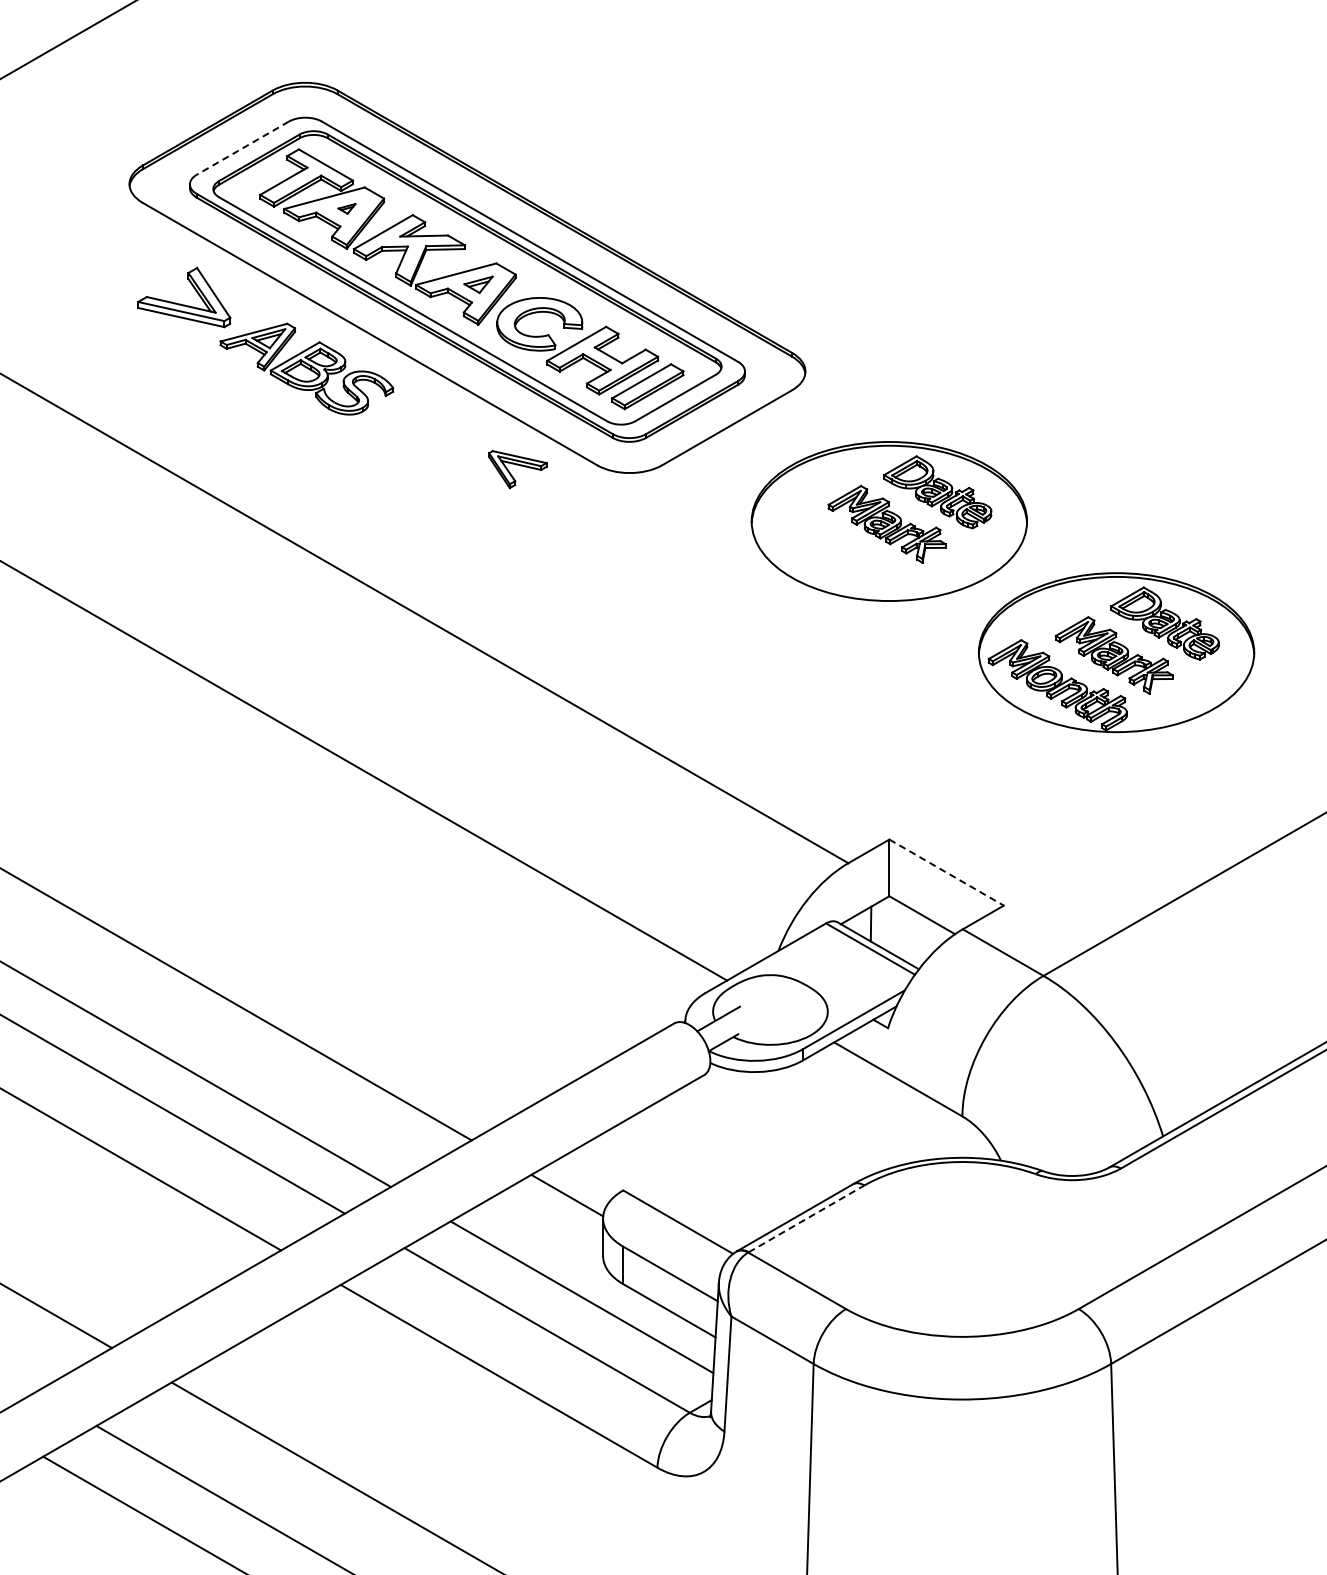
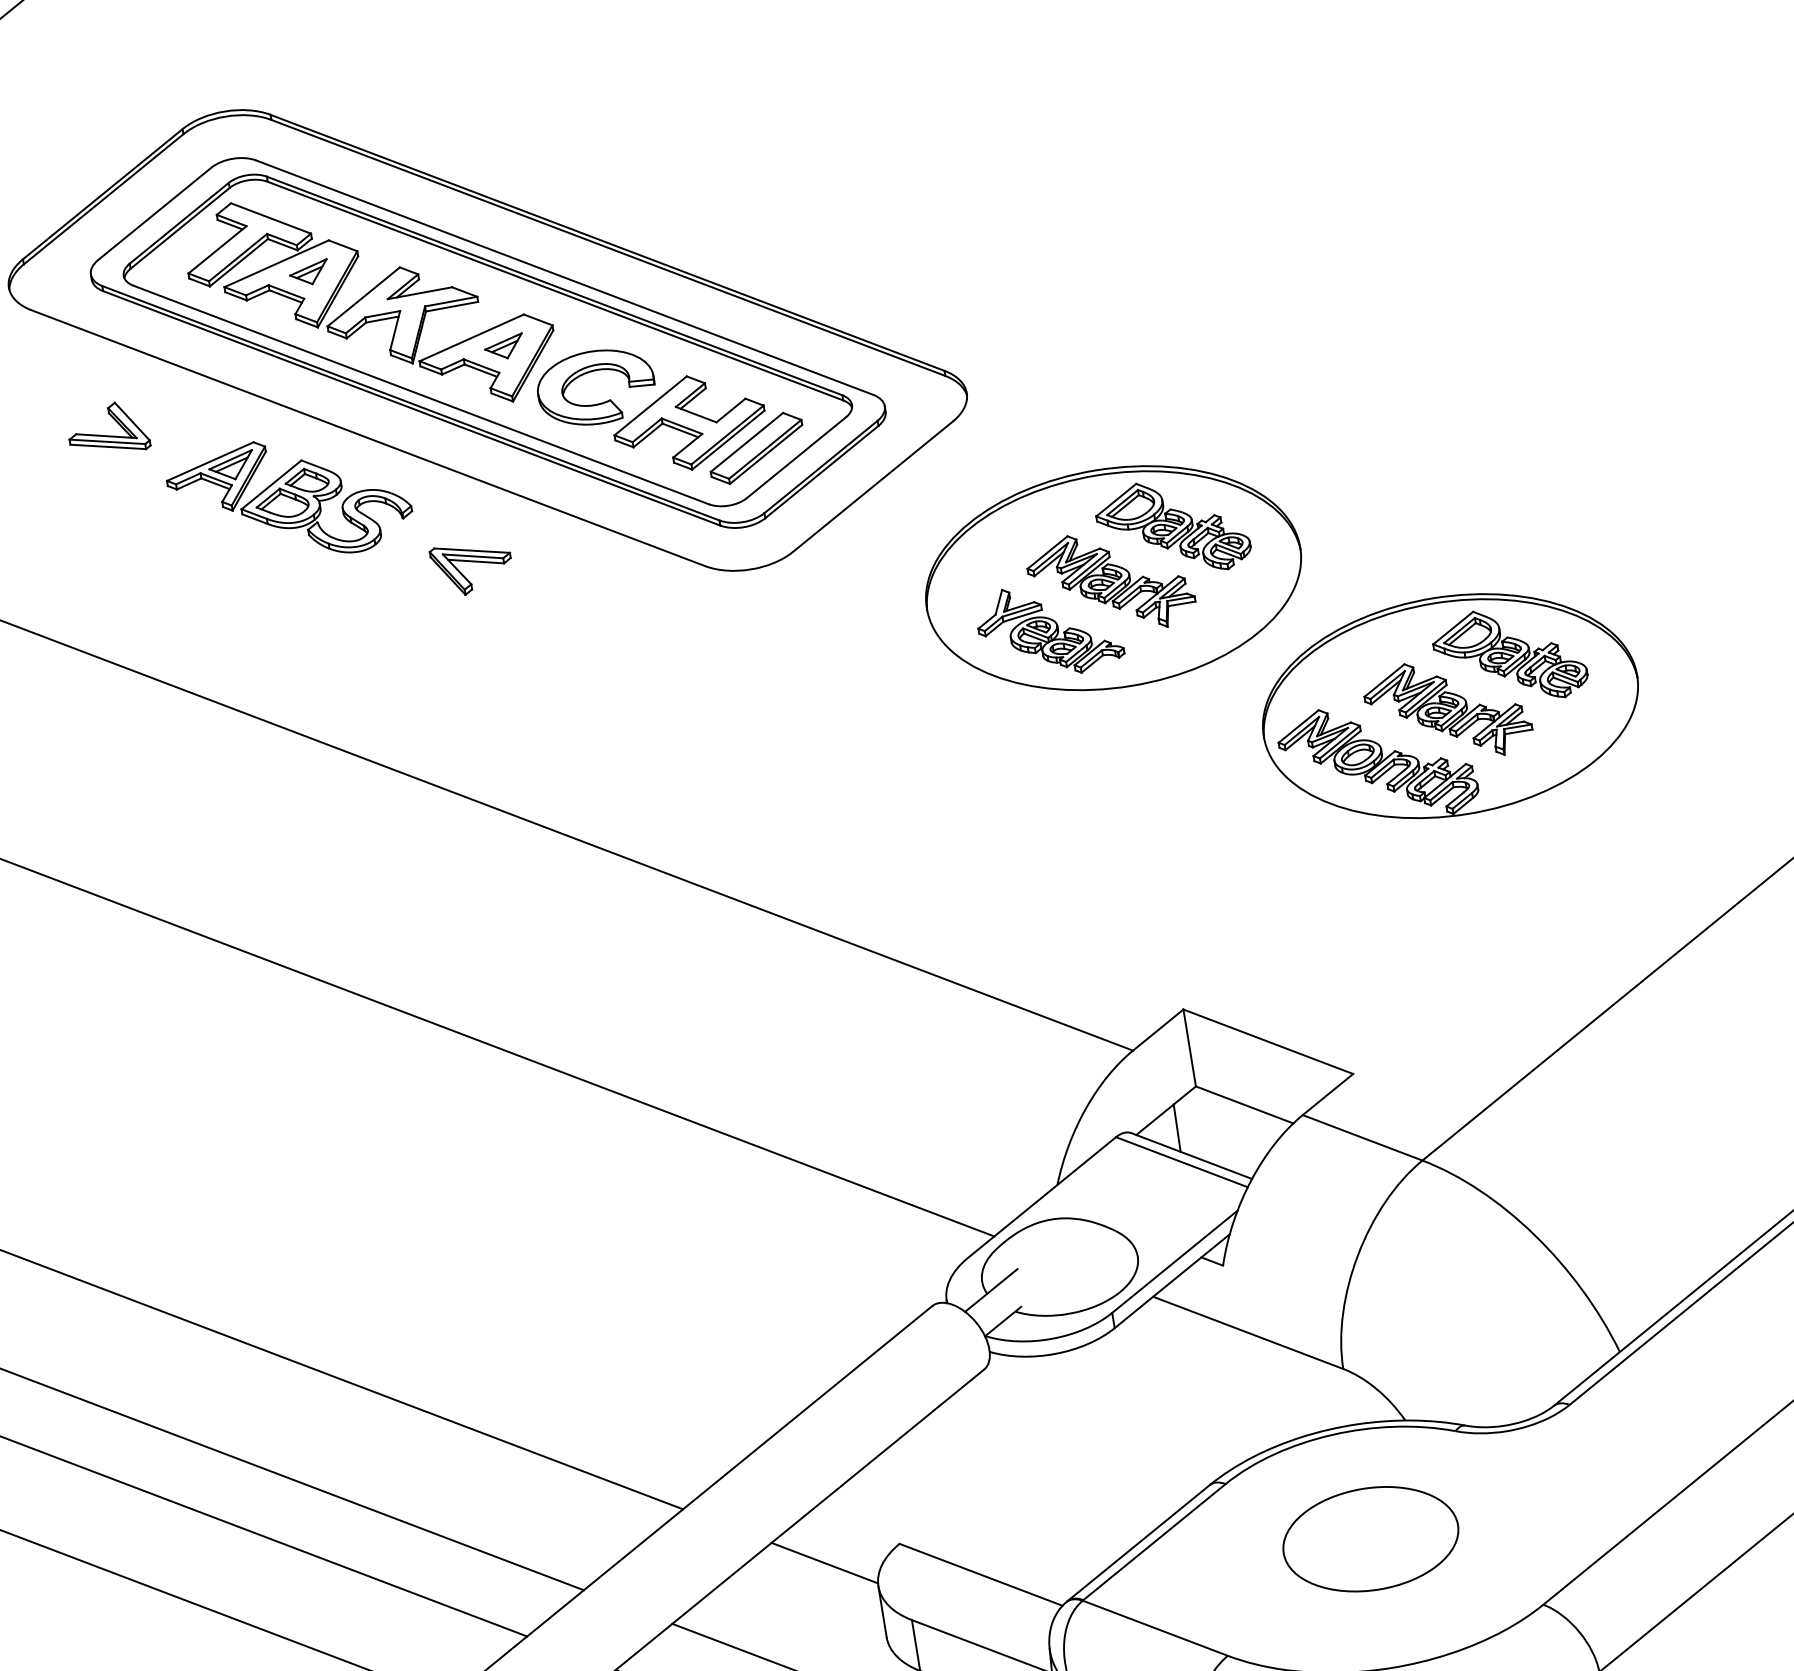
line: (242, 148) -> (154, 214), dashed -> solid
part: (346, 208) -> (308, 272), size x1.67
part: (183, 297) -> (107, 429), size x0.62
part: (517, 469) -> (471, 567), moved
part: (837, 550) -> (1049, 628), added
line: (947, 872) -> (1269, 1041), dashed -> solid
line: (806, 1218) -> (1154, 1541), dashed -> solid
part: (962, 1241) -> (1370, 1538), added

